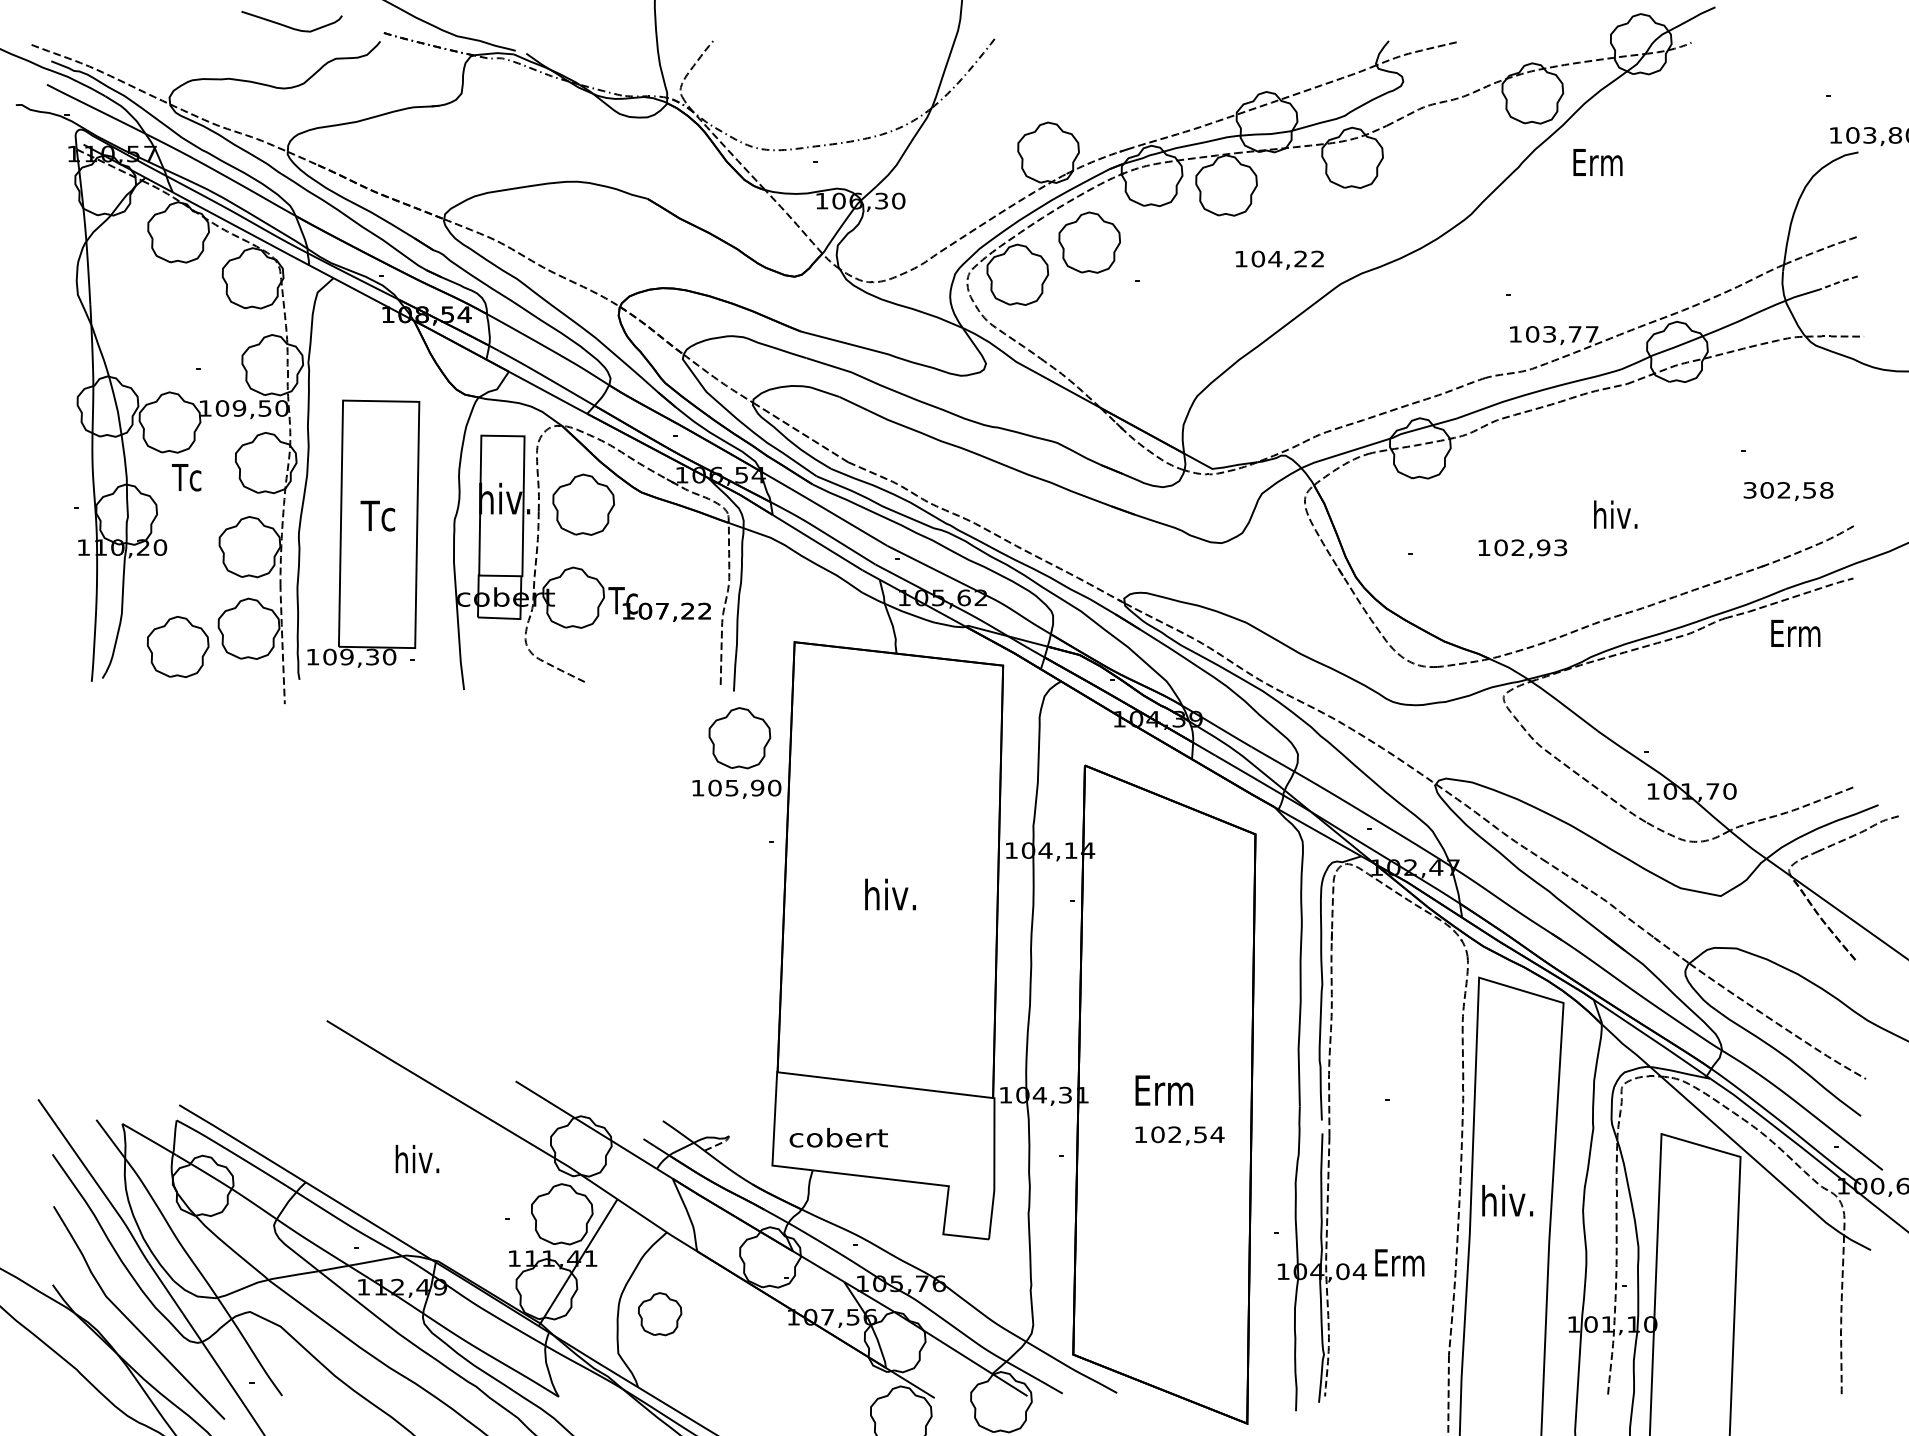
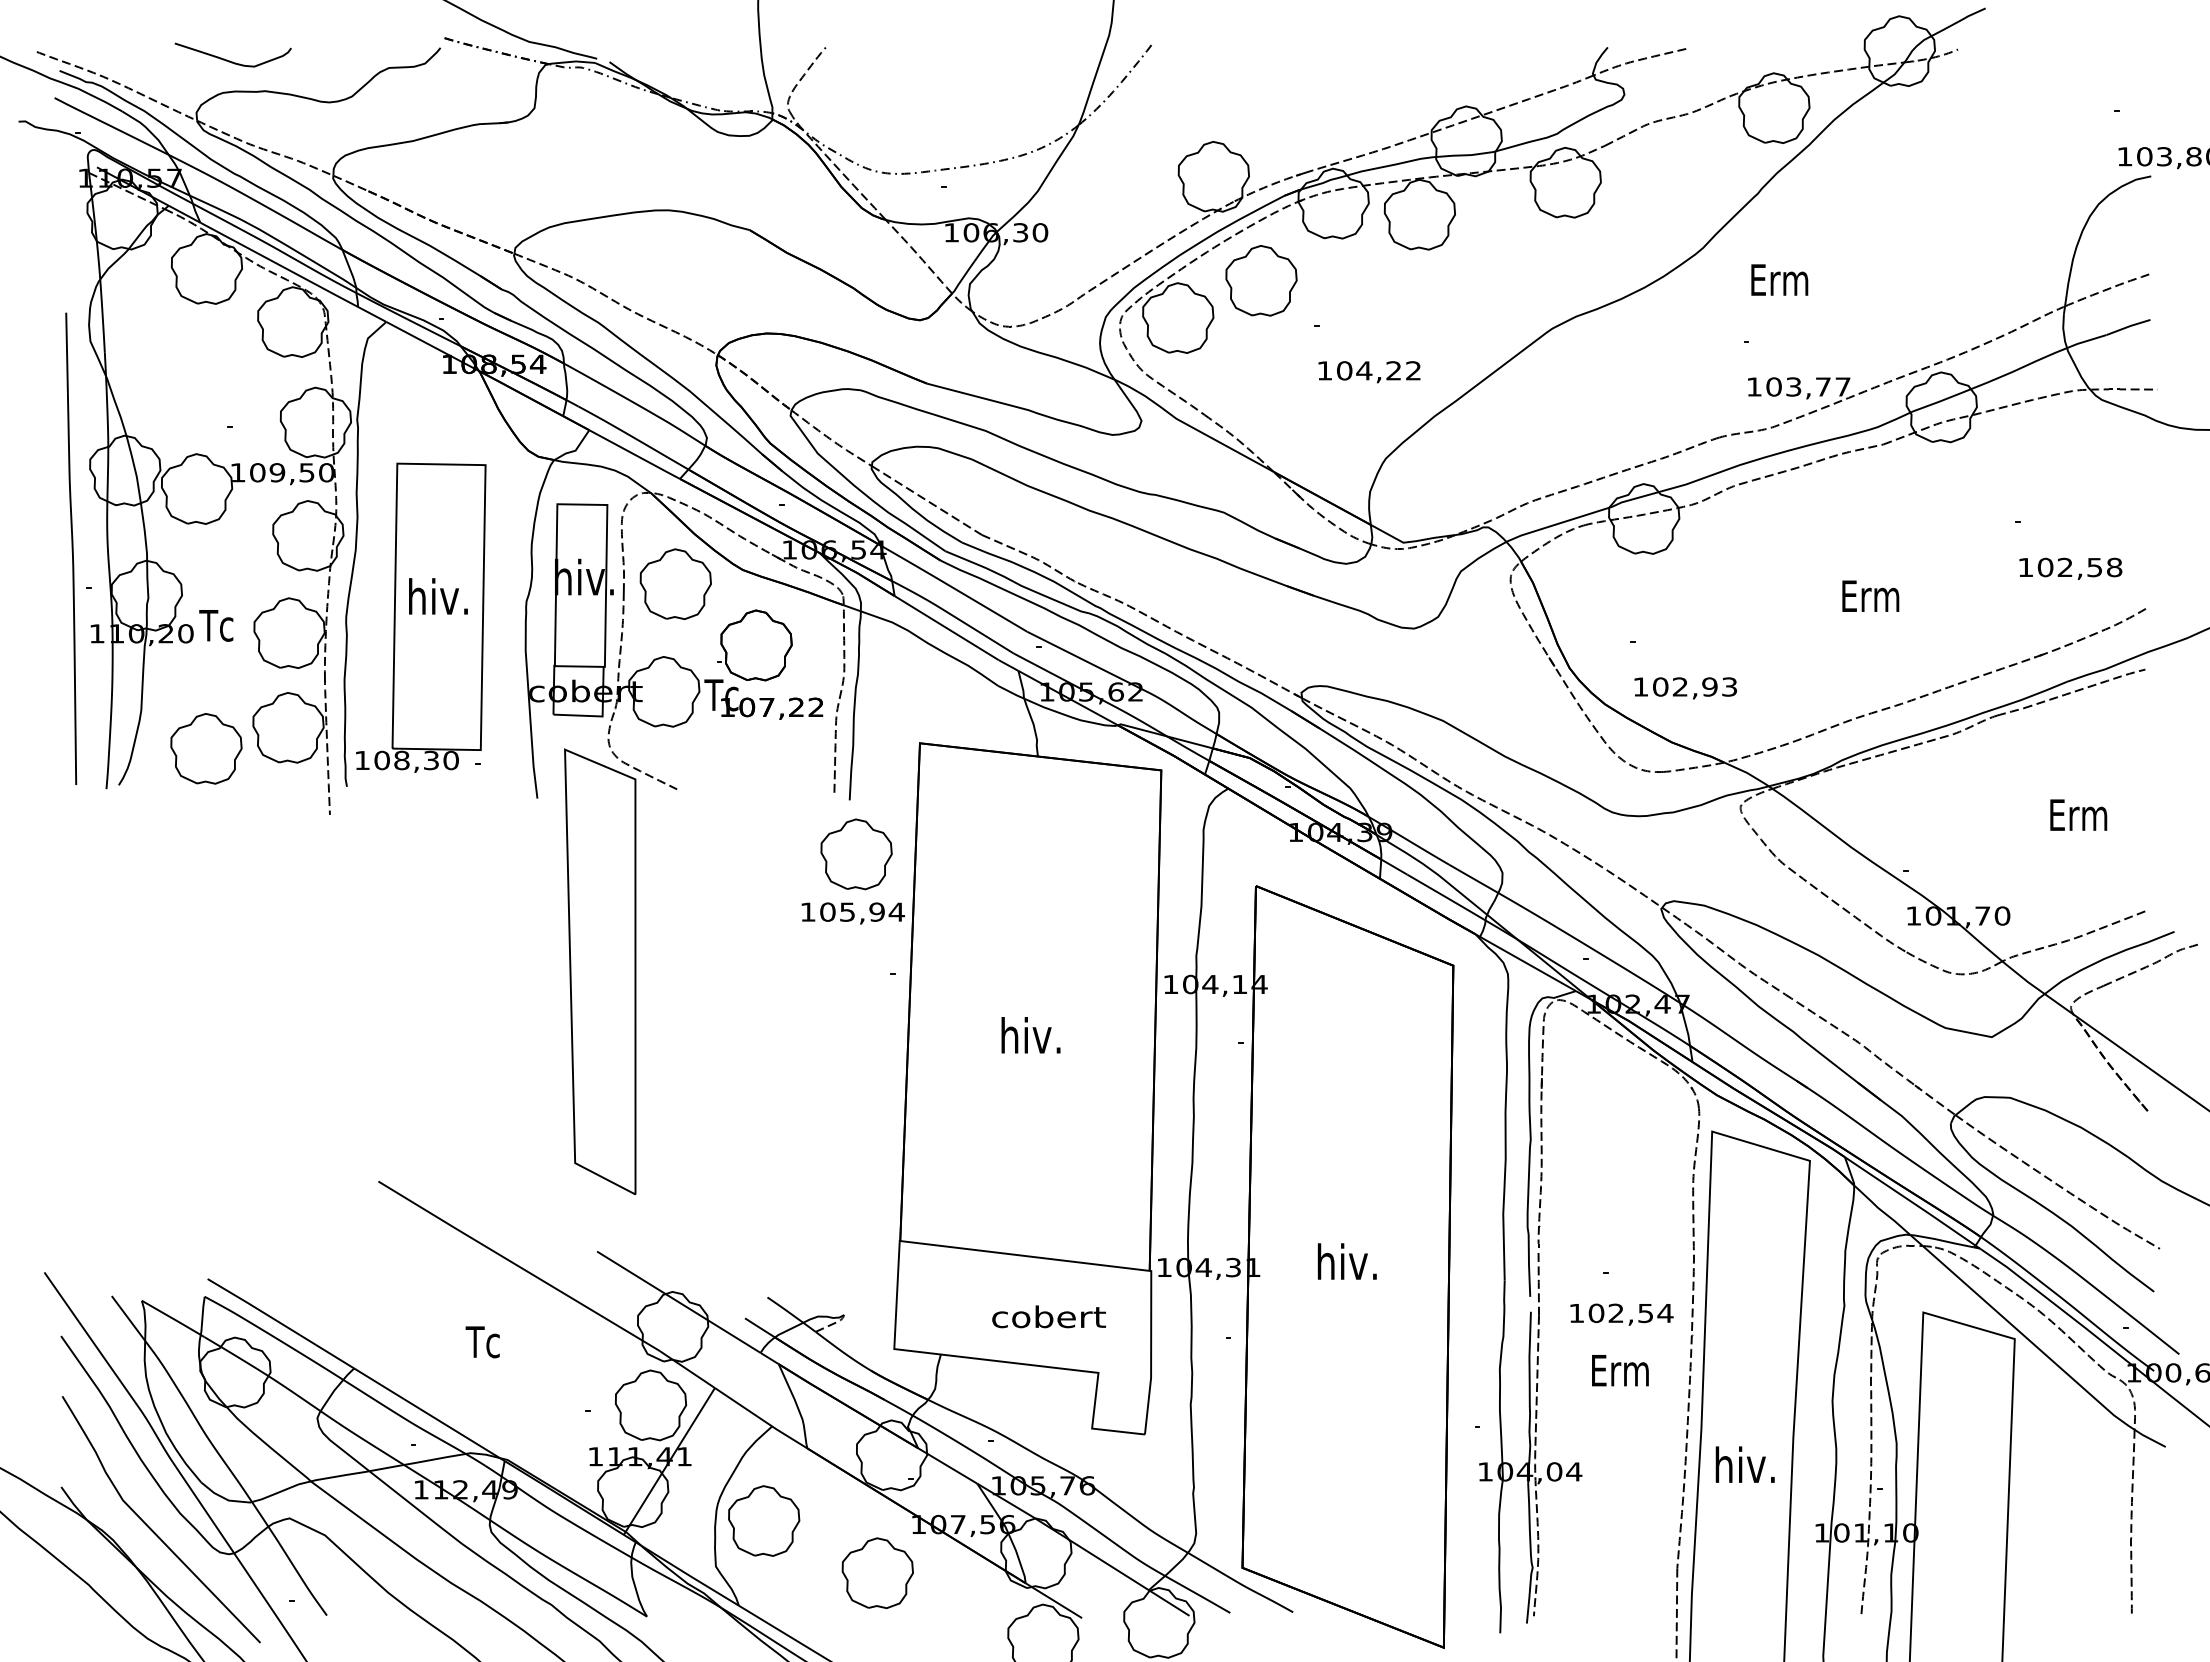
curve: (289, 26) -> (230, 60), moved
text: (1597, 162) -> (1779, 279), moved
text: (1279, 260) -> (1369, 372), moved
line: (1838, 282) -> (2128, 326), dashed -> solid
curve: (61, 473) -> (71, 548), added
text: (186, 477) -> (216, 625), moved
text: (1749, 490) -> (2025, 567), 302,58 -> 102,58
text: (1615, 514) -> (1870, 595), hiv. -> Erm
text: (378, 515) -> (438, 596), Tc -> hiv.
text: (1522, 549) -> (1685, 688), moved
part: (651, 557) -> (754, 645), added
text: (1795, 632) -> (2078, 814), moved
text: (346, 657) -> (401, 760), 109,30 -> 108,30
text: (774, 787) -> (896, 911), 105,90 -> 105,94
part: (518, 839) -> (600, 971), added
text: (1164, 1089) -> (1347, 1261), Erm -> hiv.
text: (1179, 1135) -> (1621, 1314), moved
text: (838, 1137) -> (1048, 1316), moved
text: (417, 1159) -> (483, 1341), hiv. -> Tc
text: (1507, 1200) -> (1744, 1464), moved
text: (1399, 1262) -> (1620, 1370), moved
part: (660, 1313) -> (764, 1520), size x1.43
part: (757, 1359) -> (877, 1573), added

